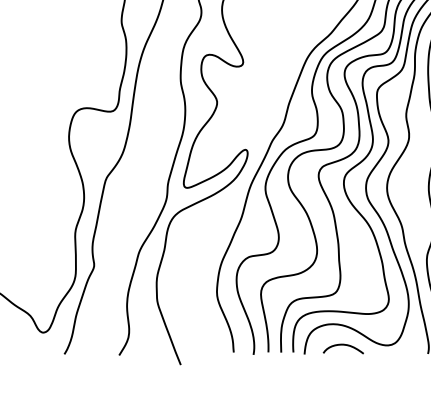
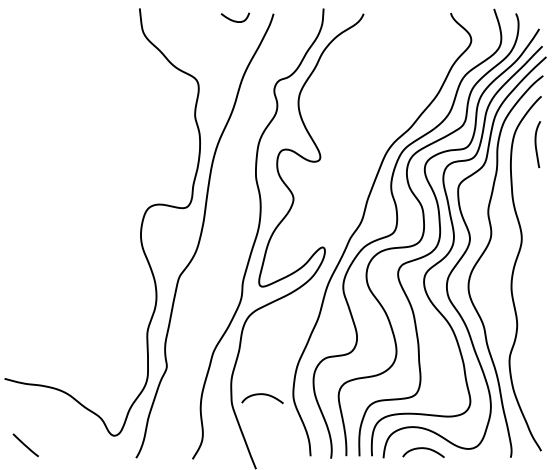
curve: (187, 293) -> (262, 395), added

